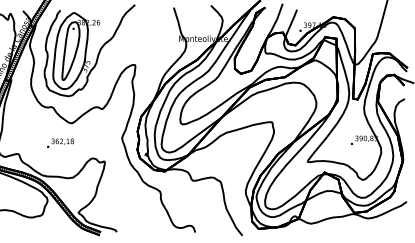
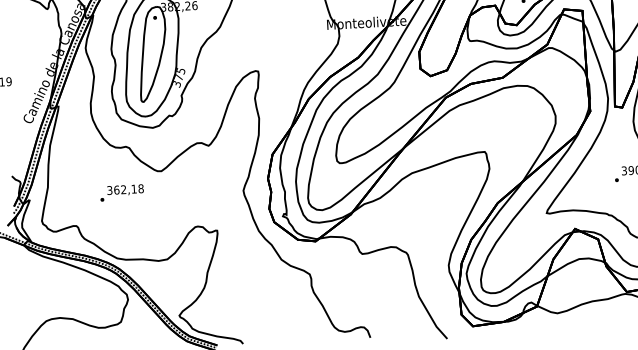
text: (60, 142) -> (121, 191), moved

